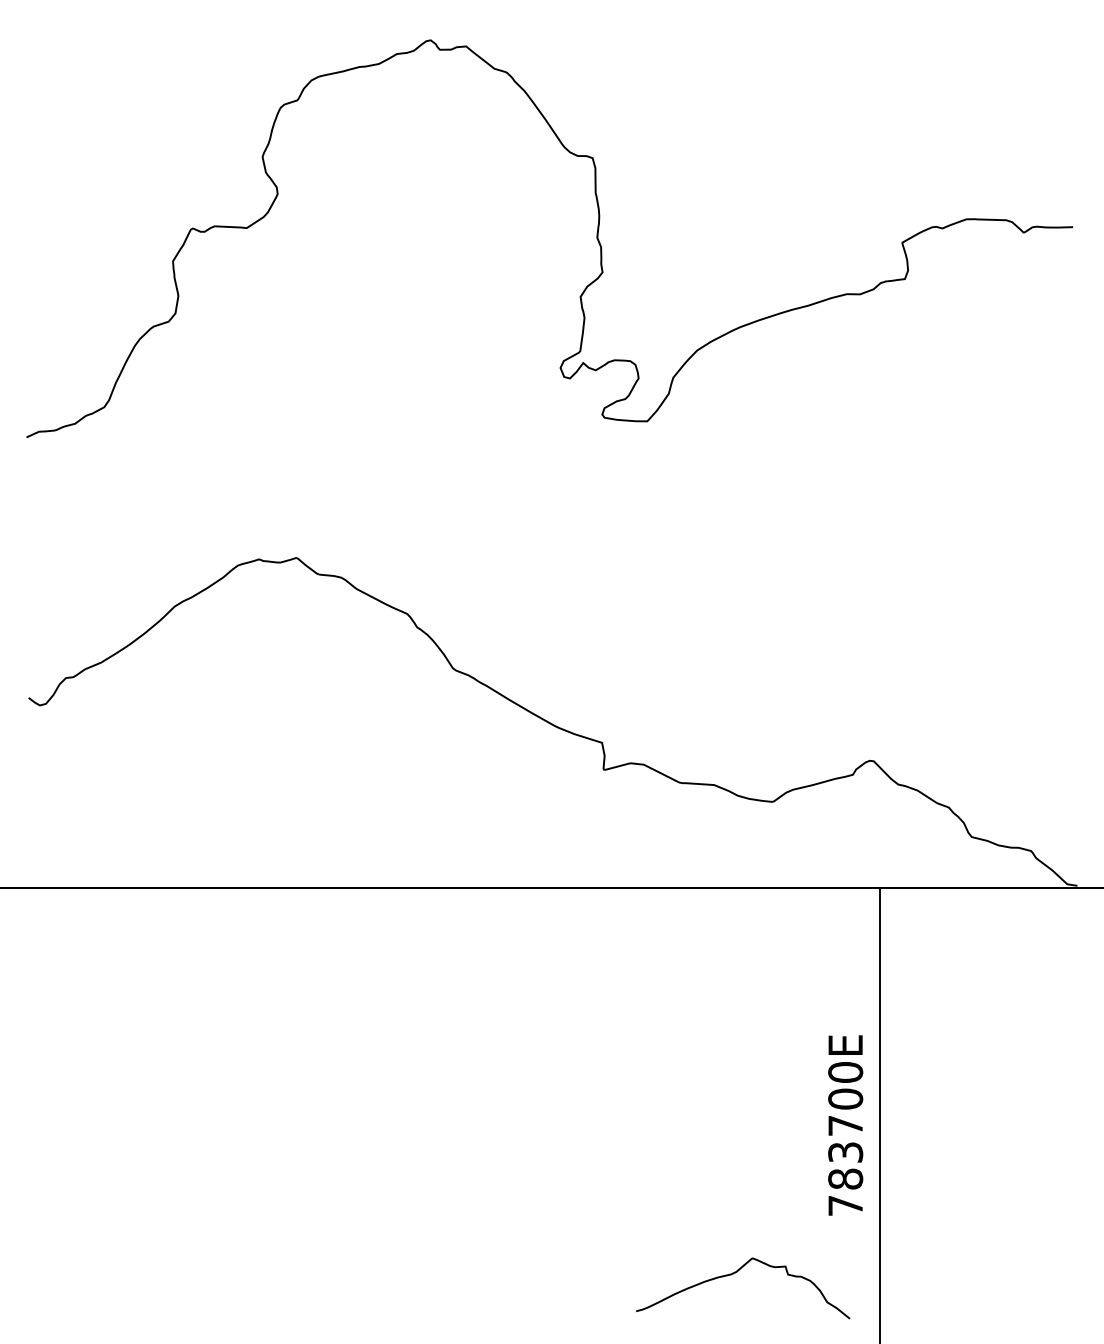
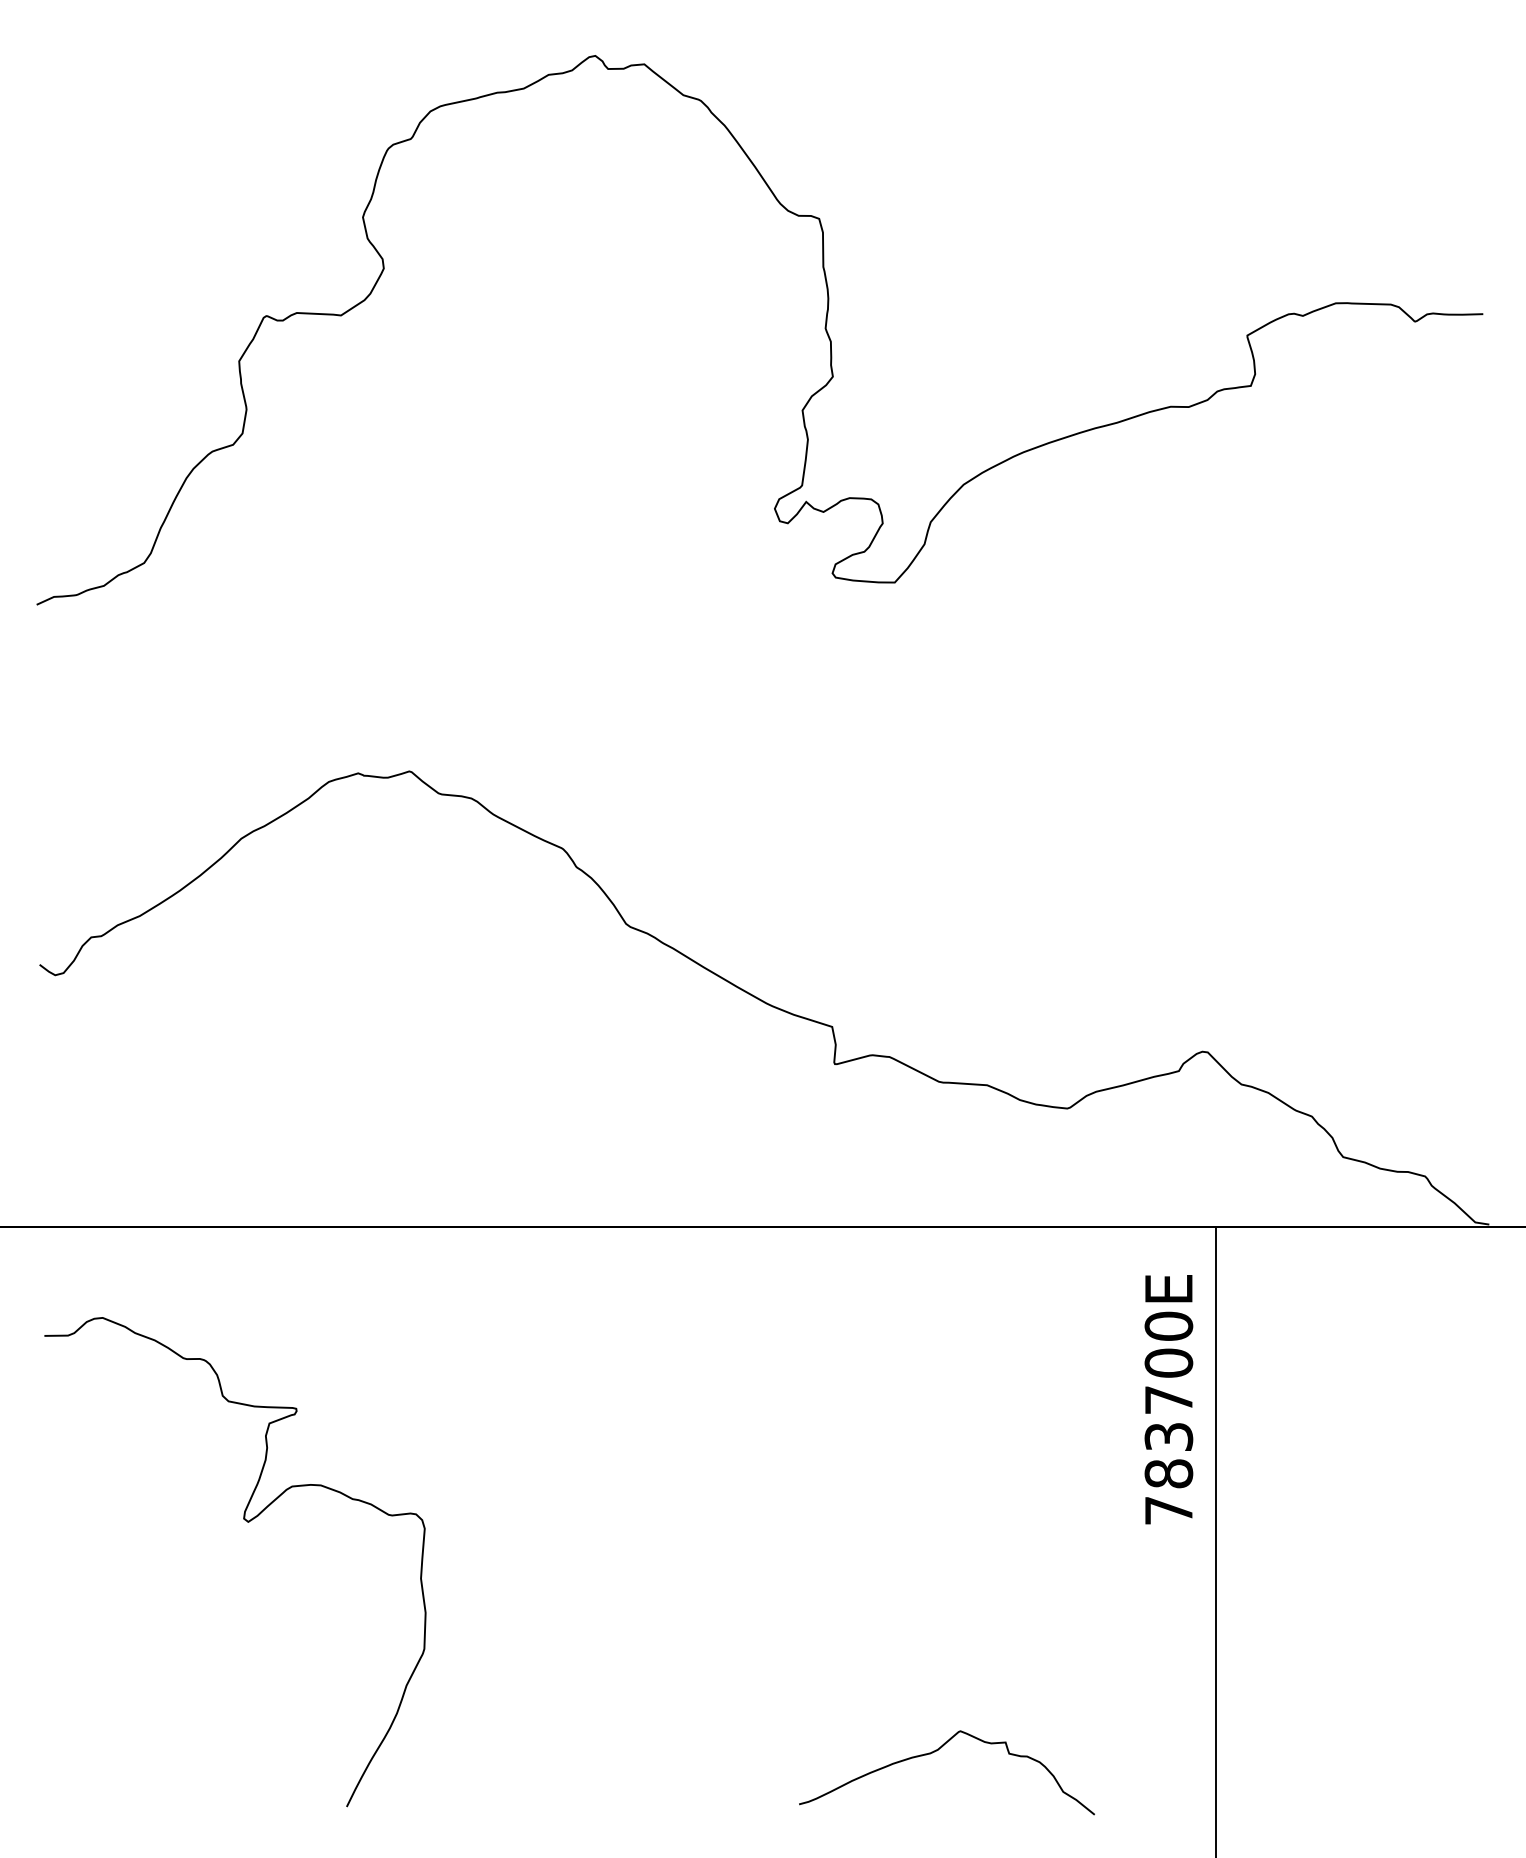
curve: (178, 1101) -> (246, 1522), added
text: (845, 1125) -> (1168, 1399), moved
curve: (735, 1273) -> (936, 1752), moved

